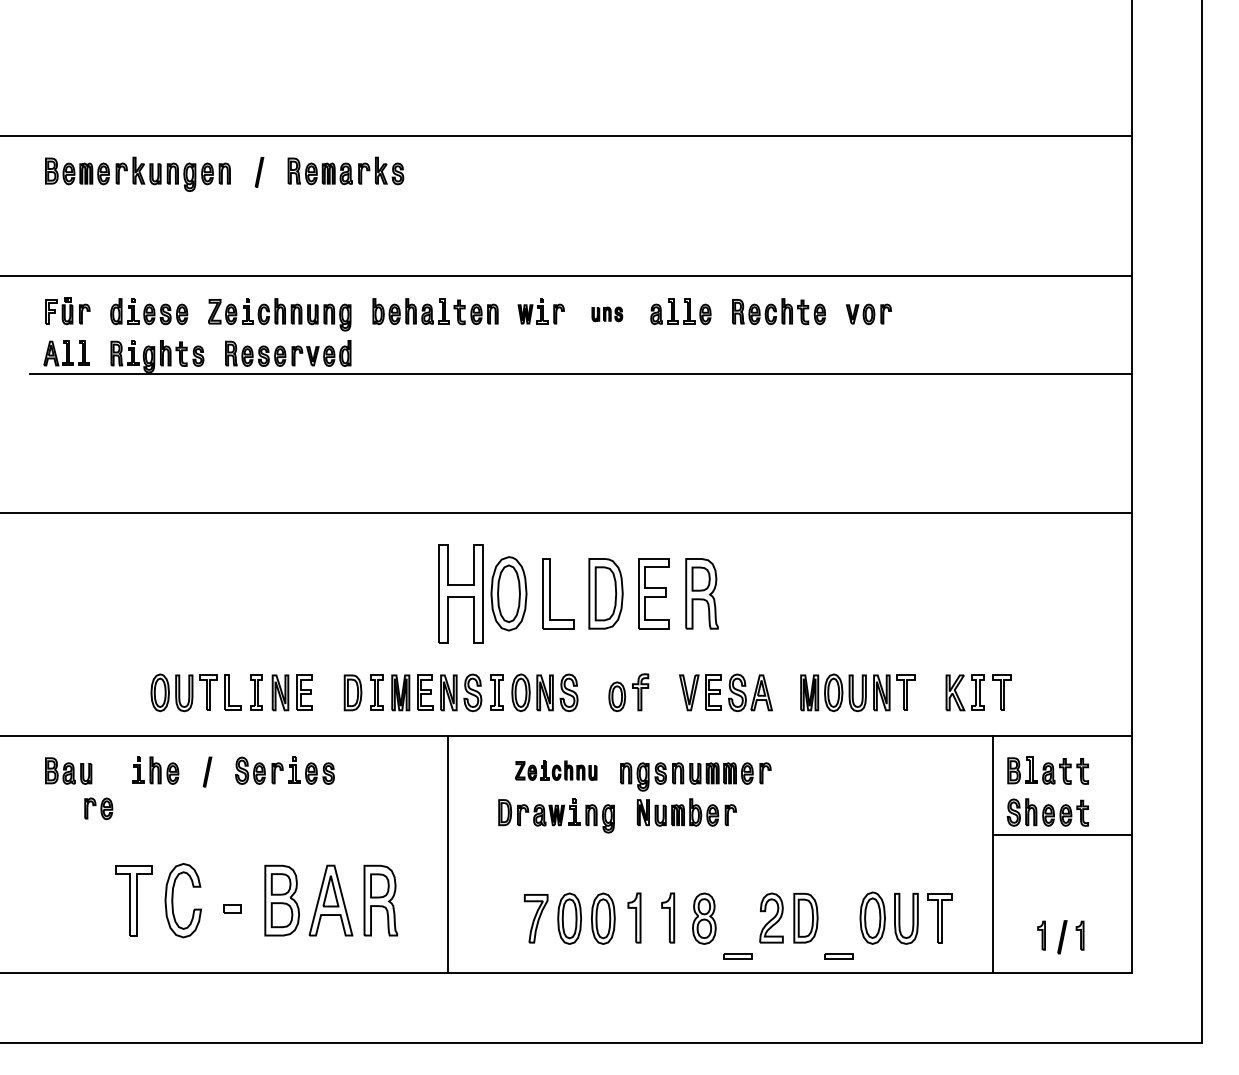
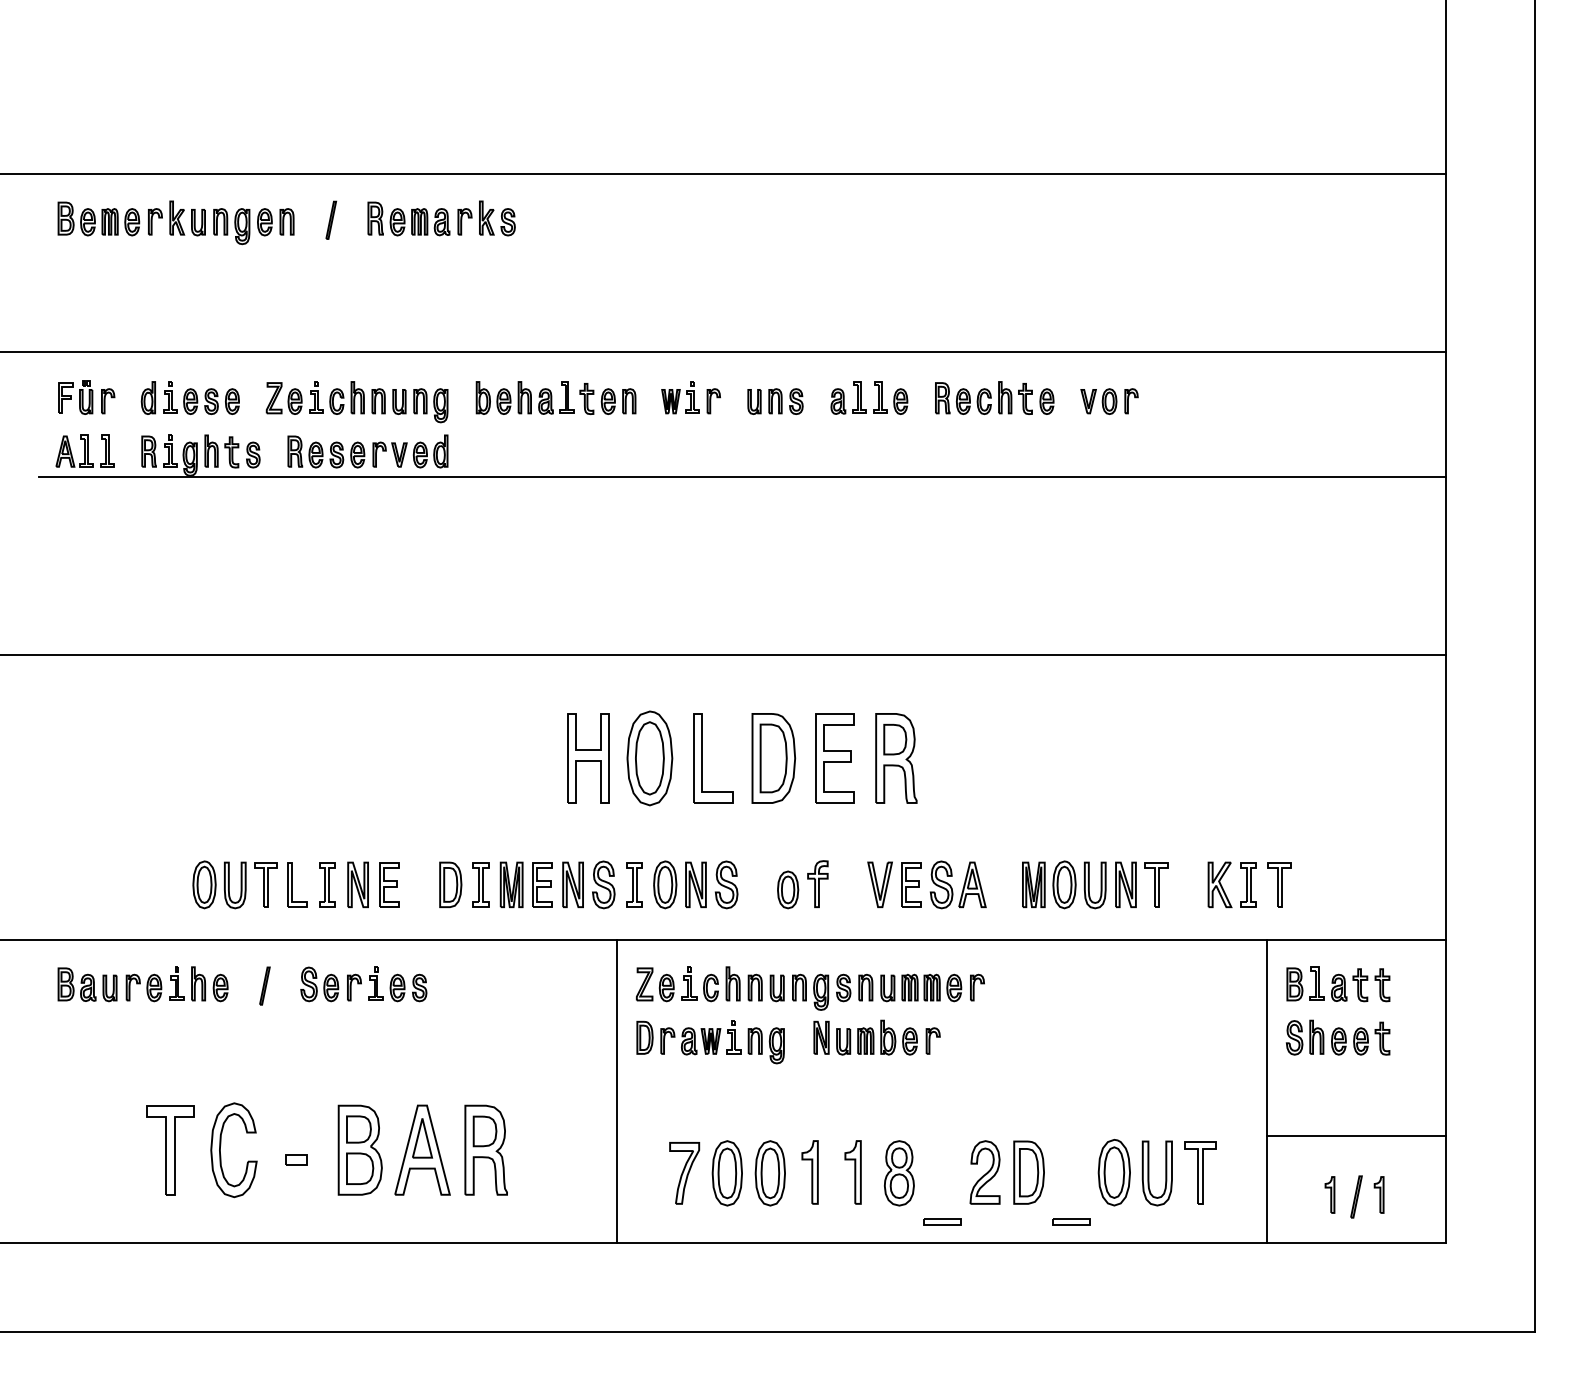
part: (607, 314) -> (775, 401), size x1.43
part: (460, 593) -> (588, 758), size x0.71
part: (555, 770) -> (709, 984), size x1.43
part: (98, 808) -> (143, 987), moved
line: (1062, 835) -> (1356, 1136), moved
line: (448, 854) -> (617, 1091), moved

